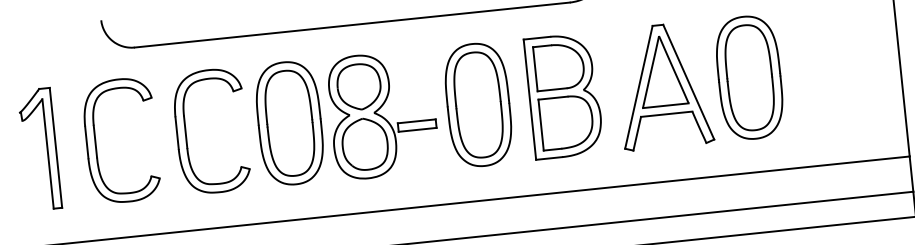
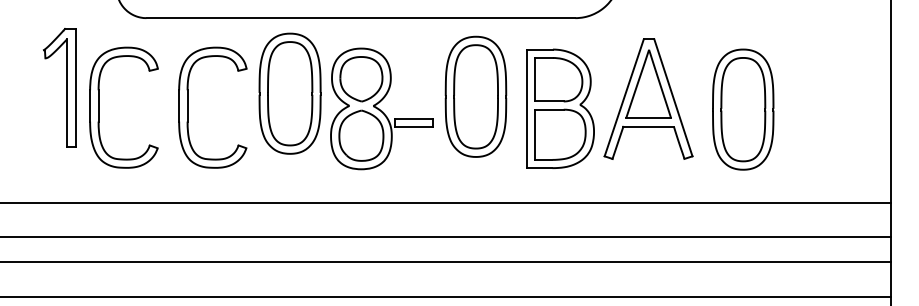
part: (663, 85) -> (648, 98), moved
part: (477, 104) -> (475, 96), moved
part: (289, 123) -> (289, 93), moved
part: (46, 148) -> (66, 87), moved

